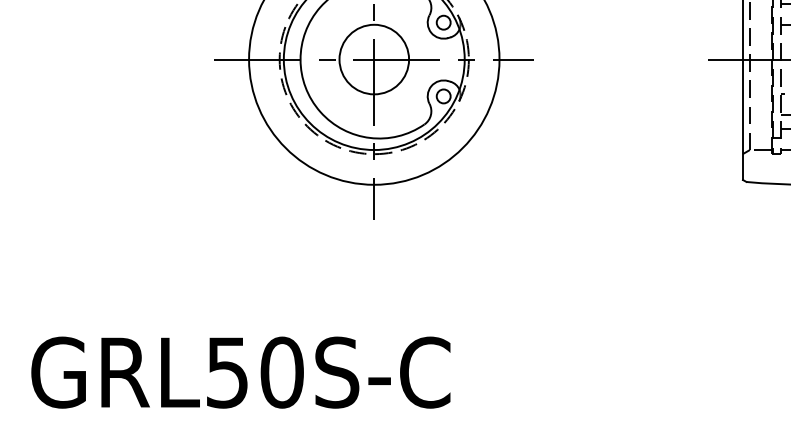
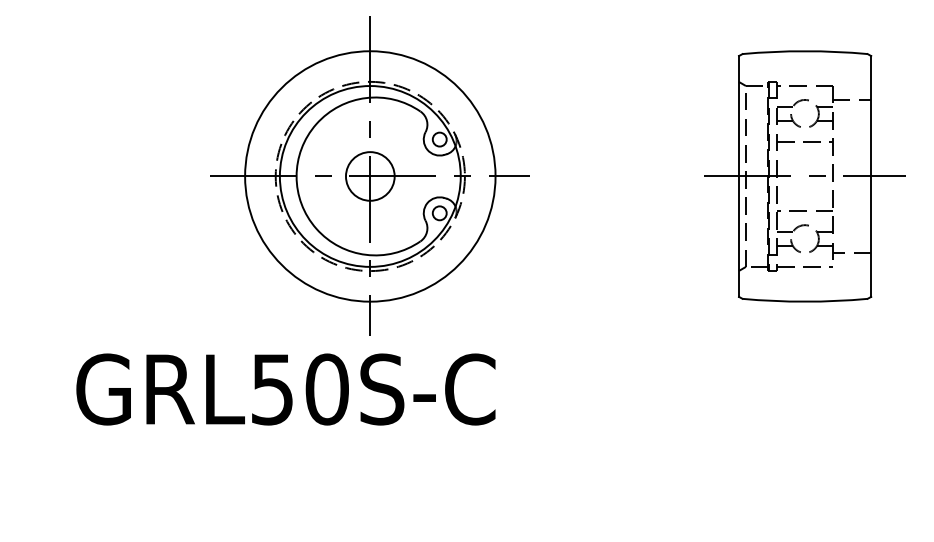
circle: (374, 59) -> (370, 176), size x0.7
text: (240, 372) -> (285, 389), moved

